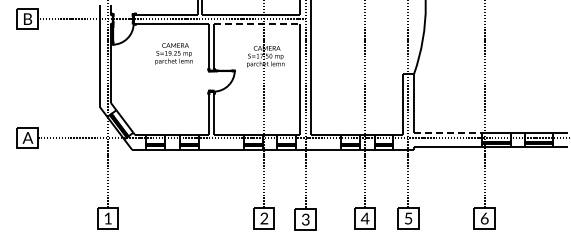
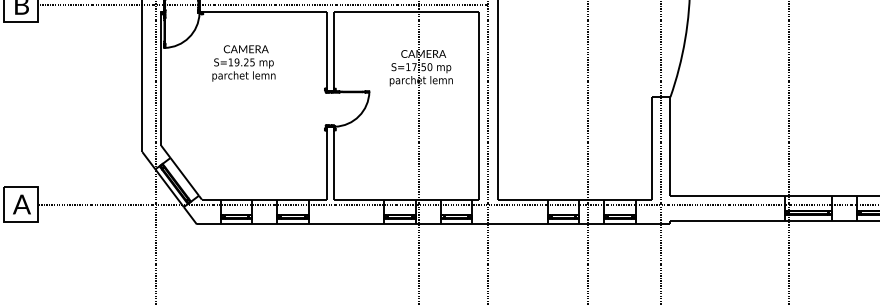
line: (257, 23) -> (407, 12), dashed -> solid
text: (173, 53) -> (242, 62), moved
line: (448, 132) -> (728, 195), dashed -> solid

